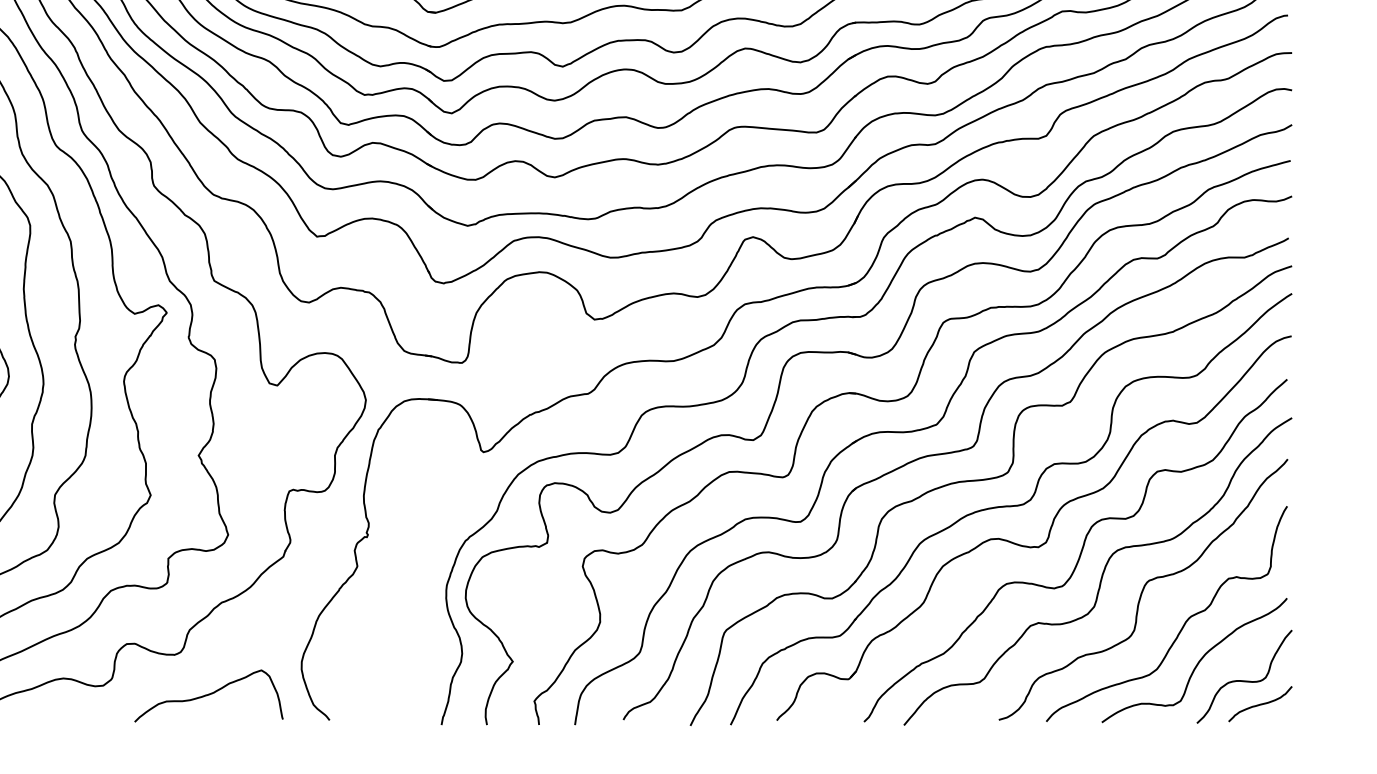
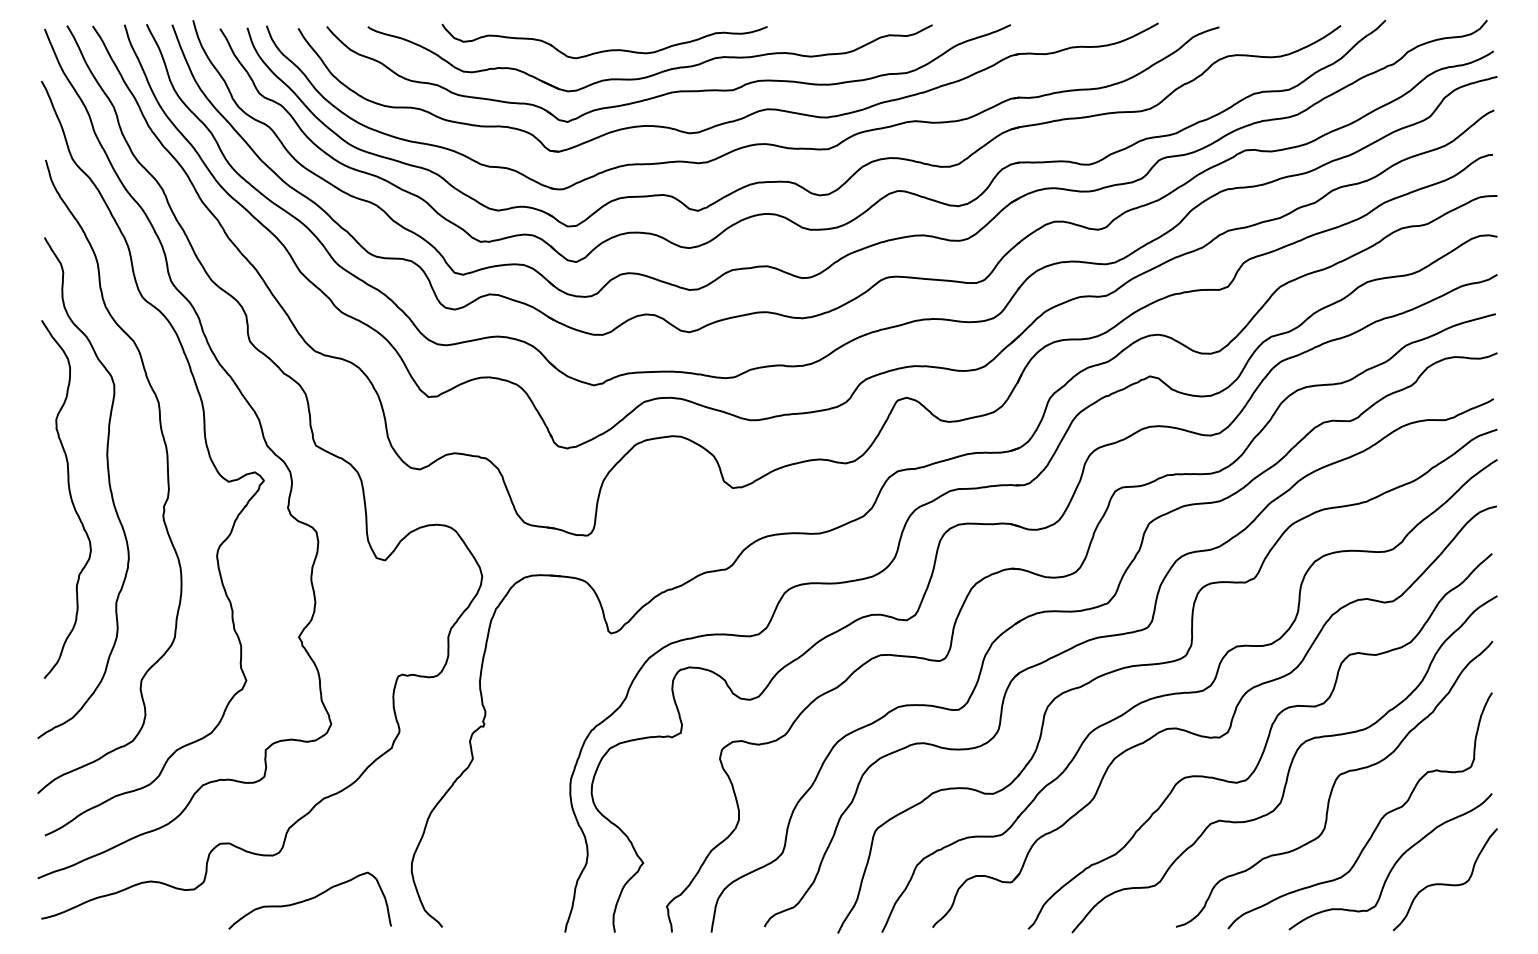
curve: (1260, 704) -> (1462, 909), removed

